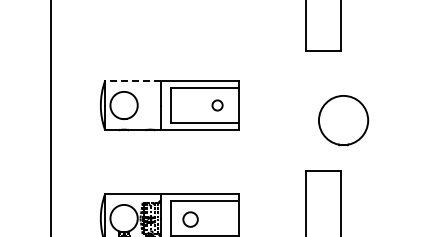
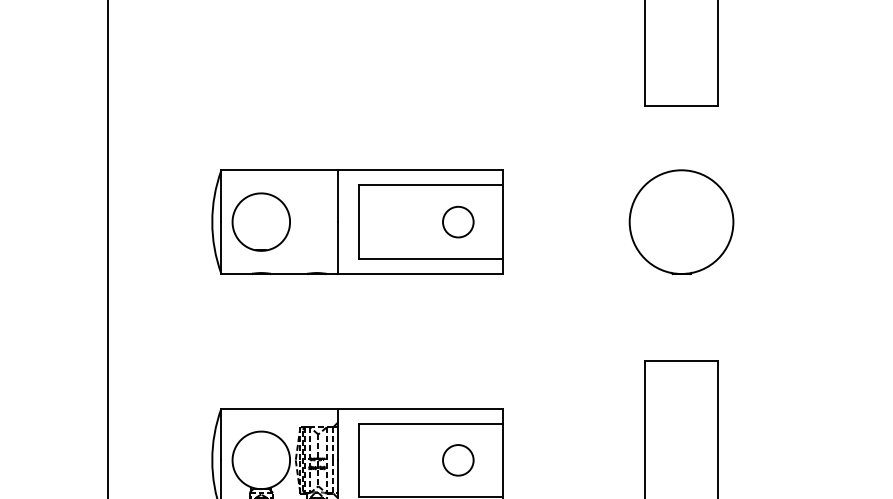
line: (132, 80) -> (279, 169), dashed -> solid
circle: (217, 105) -> (458, 222), size x1.43
circle: (343, 120) -> (681, 222), moved
circle: (190, 219) -> (458, 460), moved

